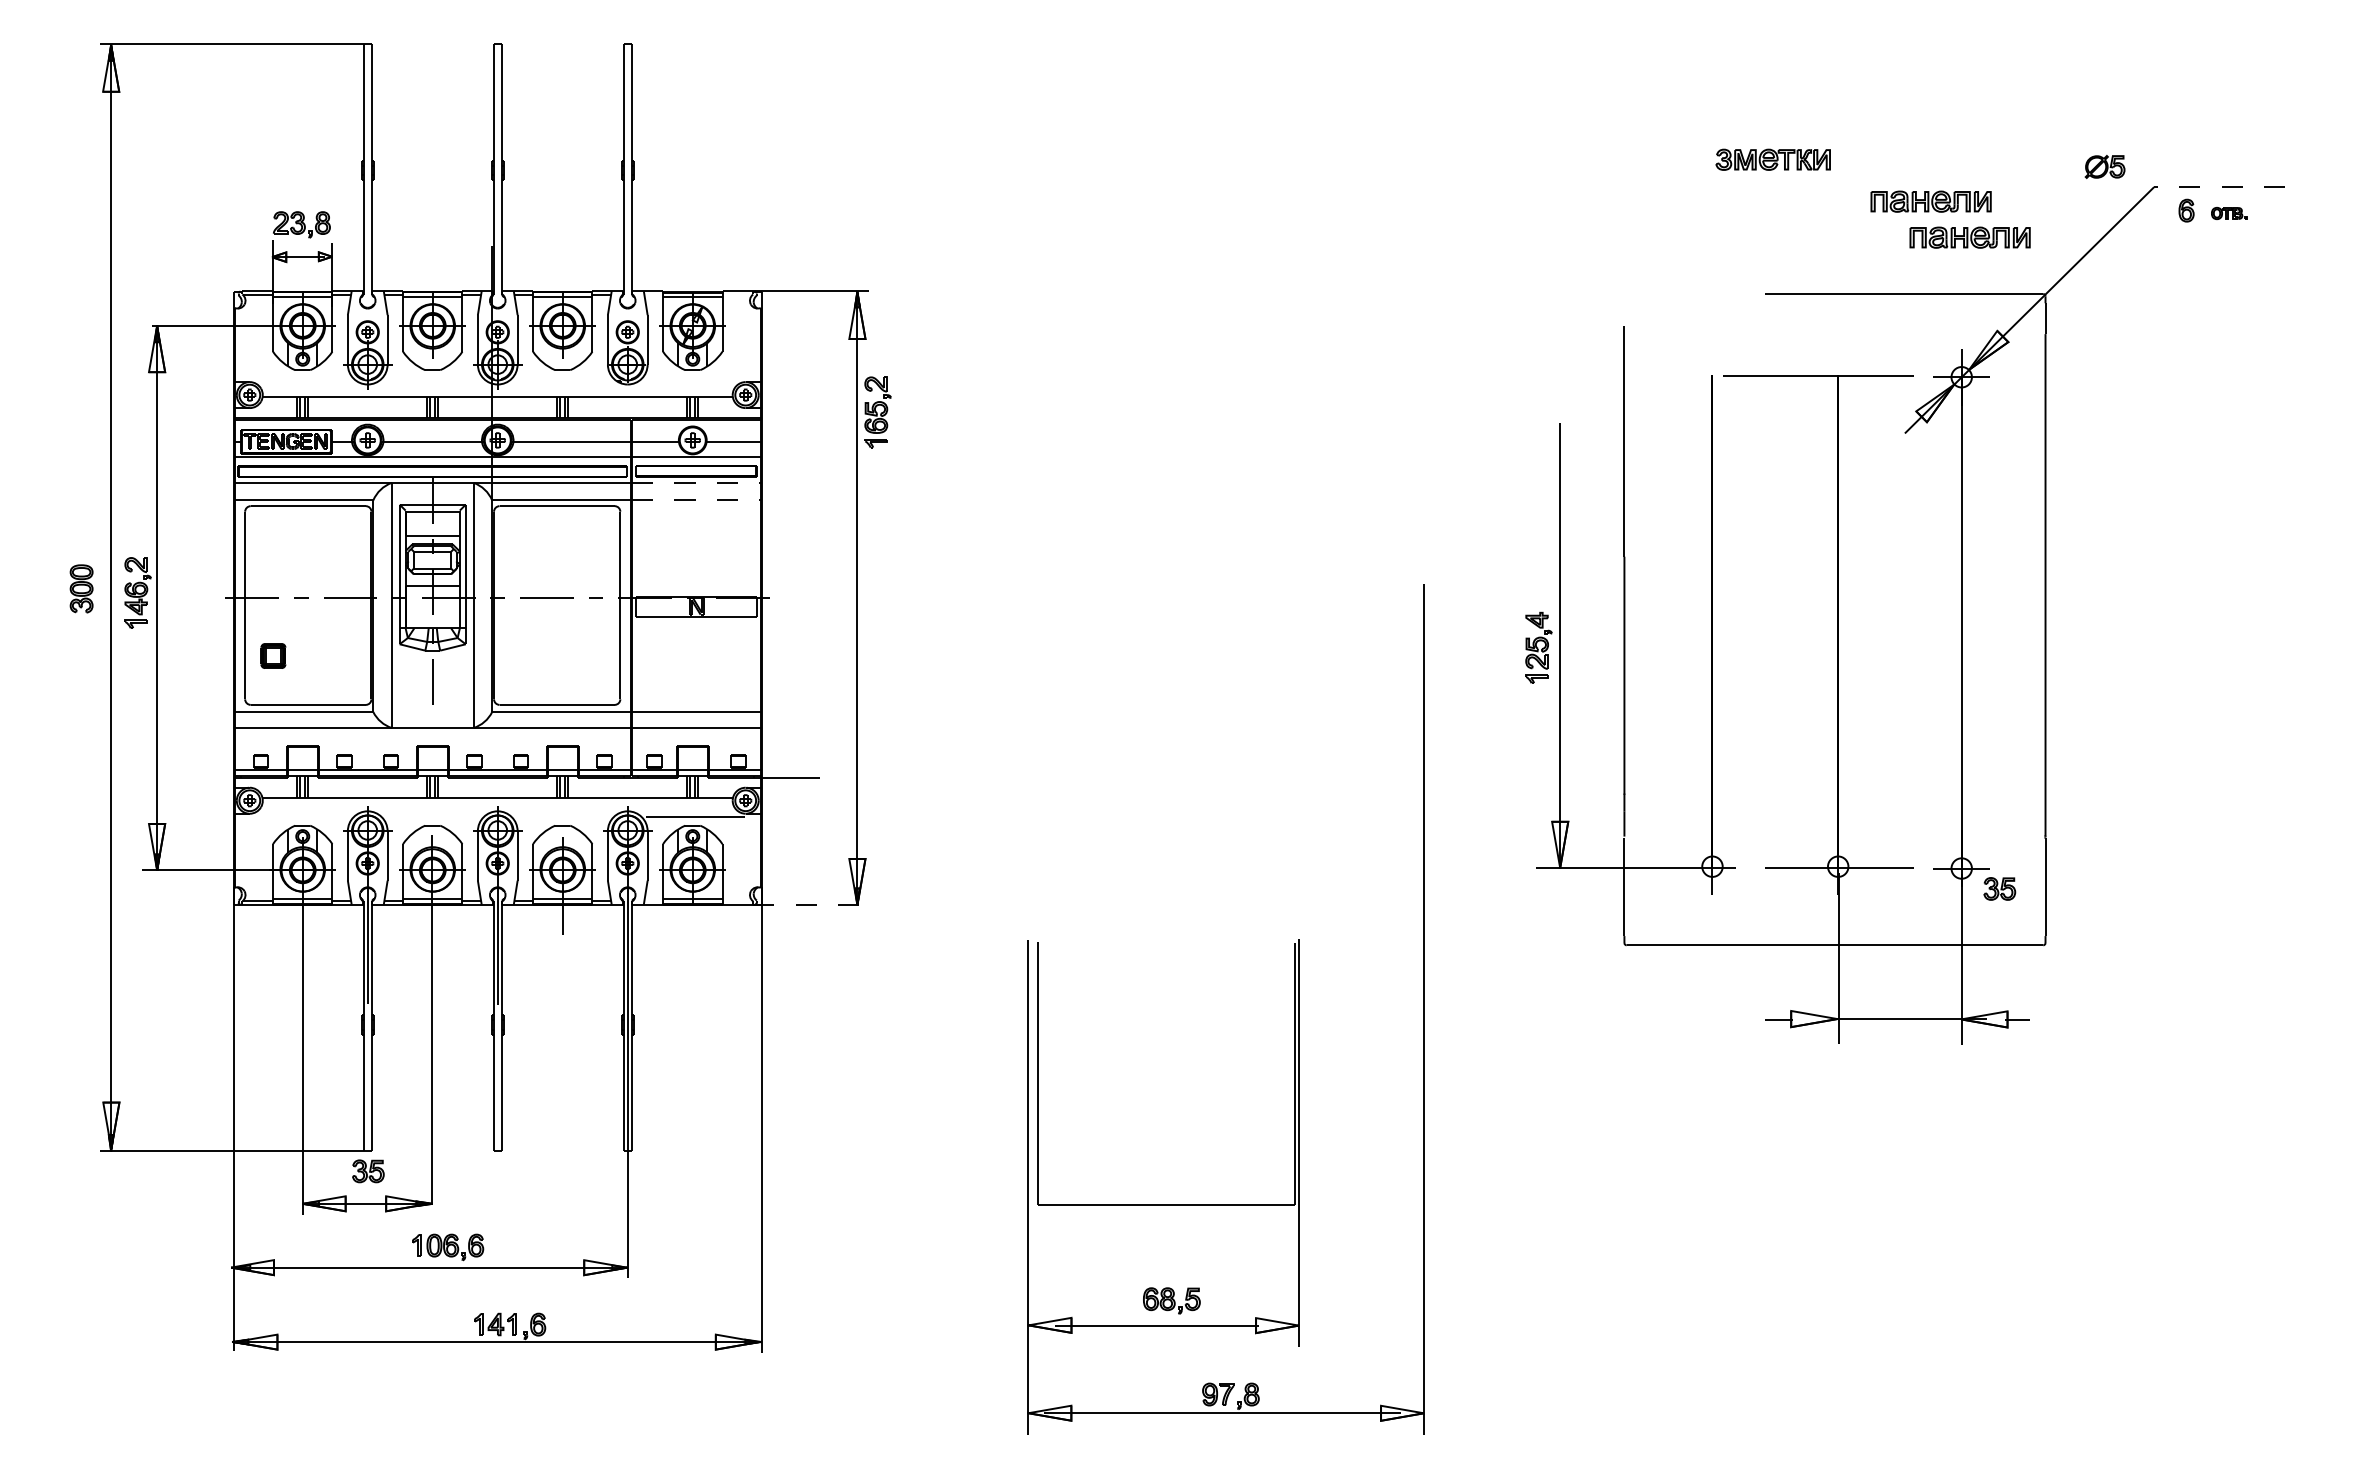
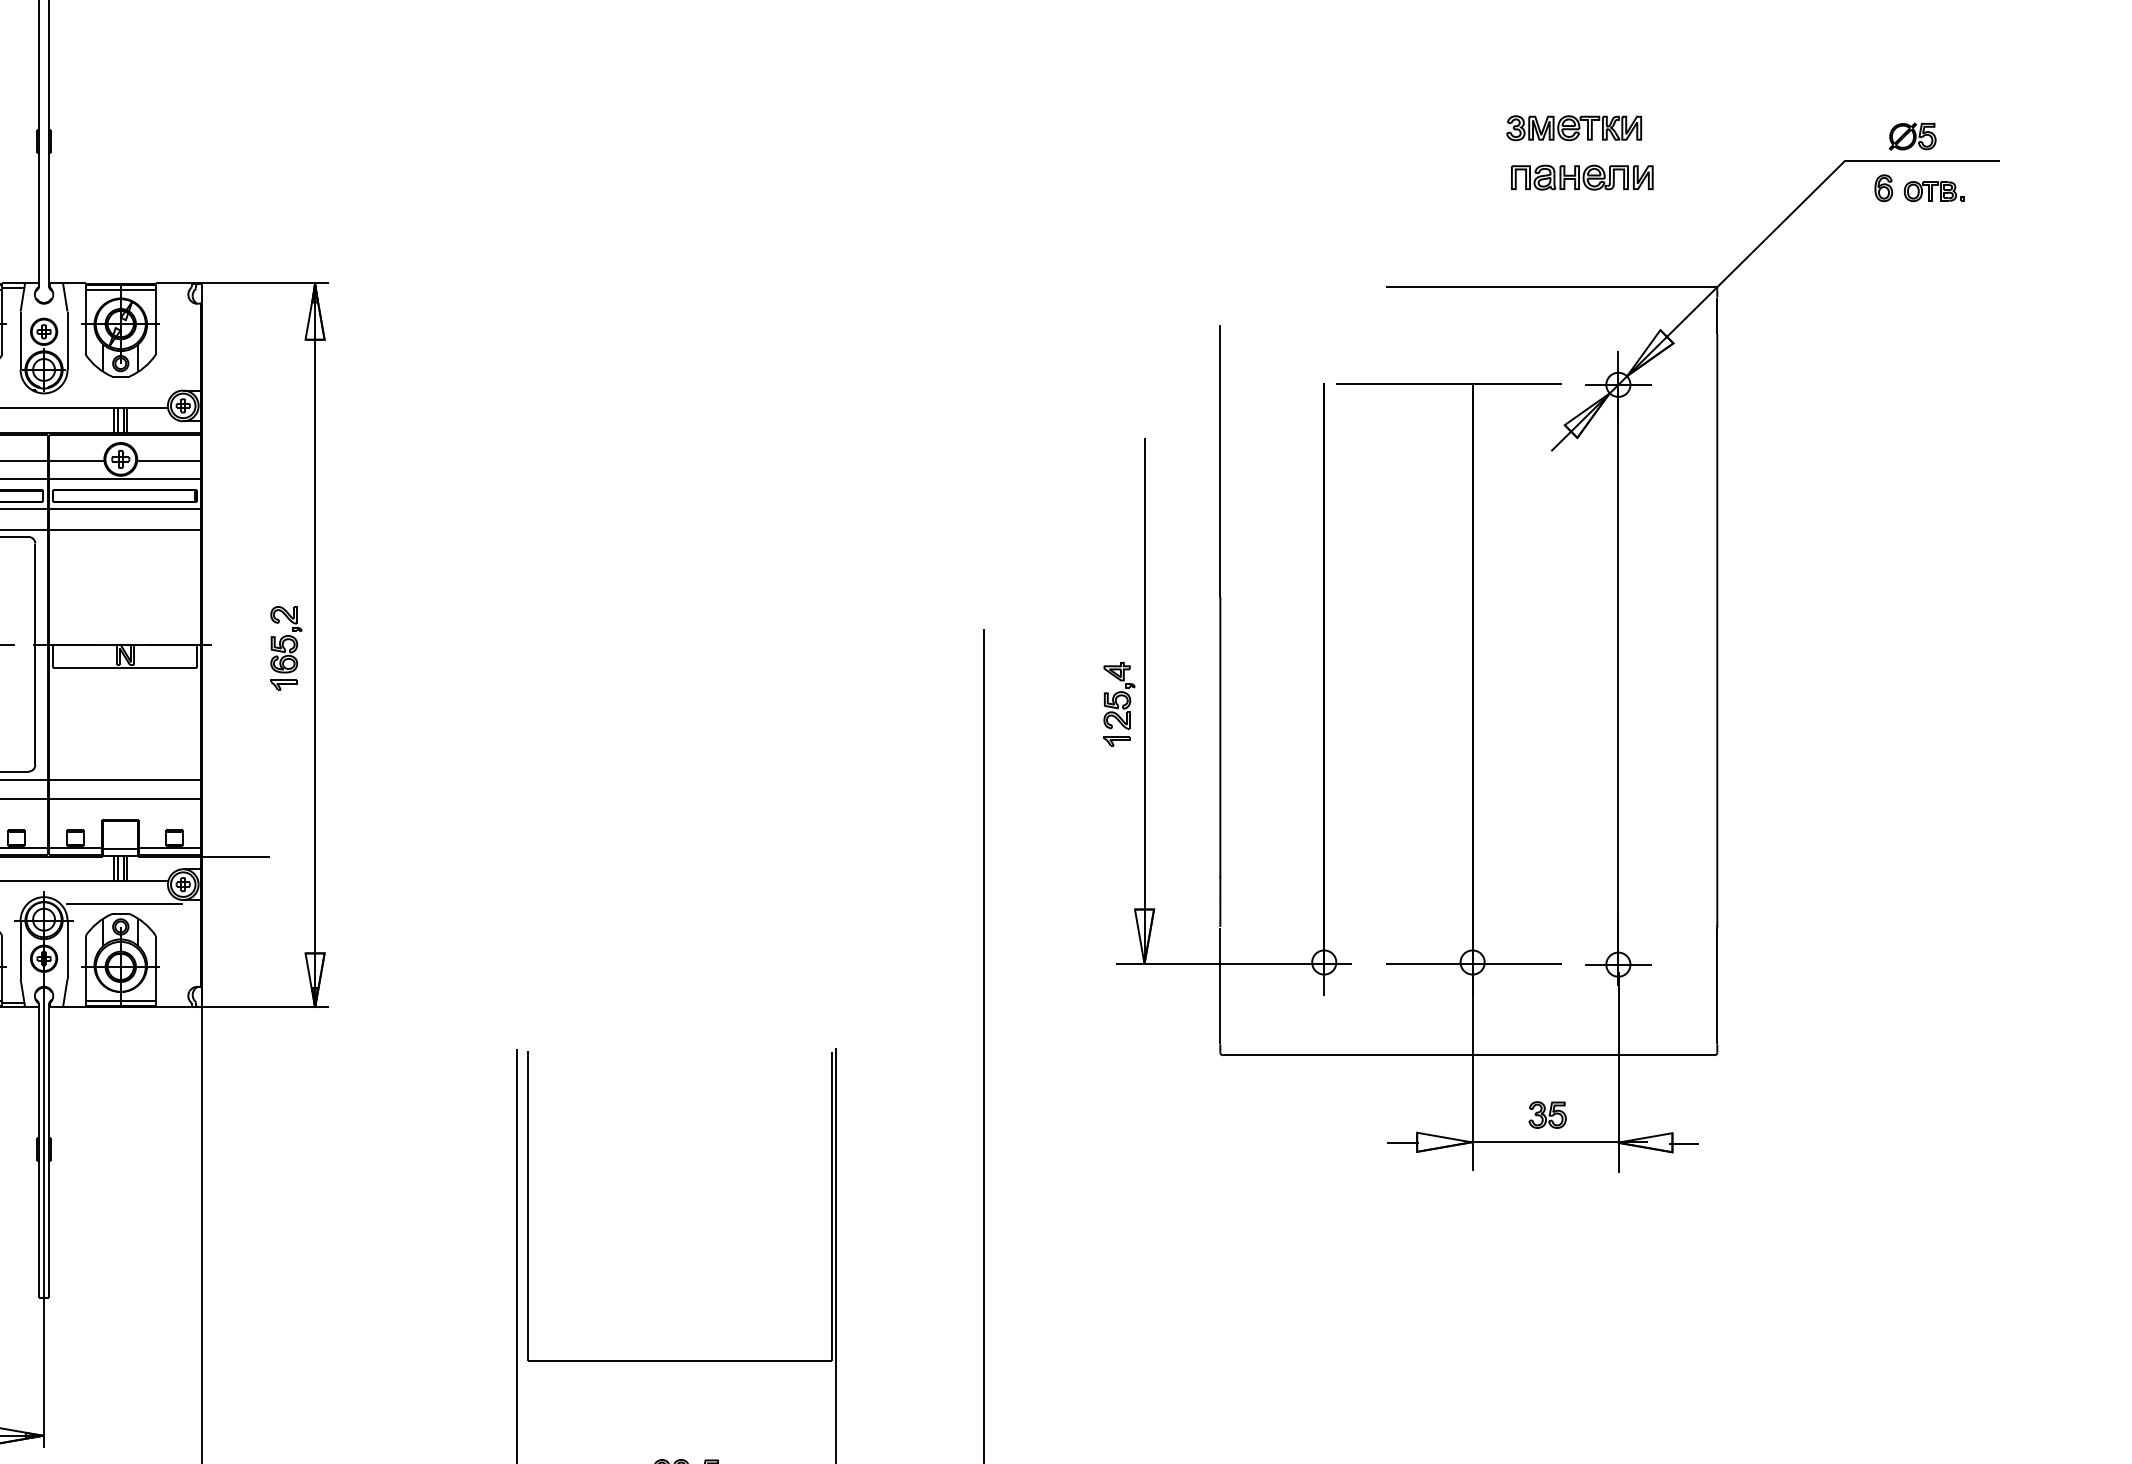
part: (1772, 159) -> (1573, 127), moved
part: (2104, 166) -> (1912, 136), moved
line: (2219, 187) -> (1922, 160), dashed -> solid
part: (2229, 213) -> (1934, 191), size x1.43
part: (1969, 237) -> (1627, 219), removed
part: (877, 412) -> (285, 648), moved
line: (696, 482) -> (125, 509), dashed -> solid
line: (696, 500) -> (125, 530), dashed -> solid
part: (1999, 888) -> (1547, 1114), moved
line: (811, 904) -> (260, 1007), dashed -> solid

